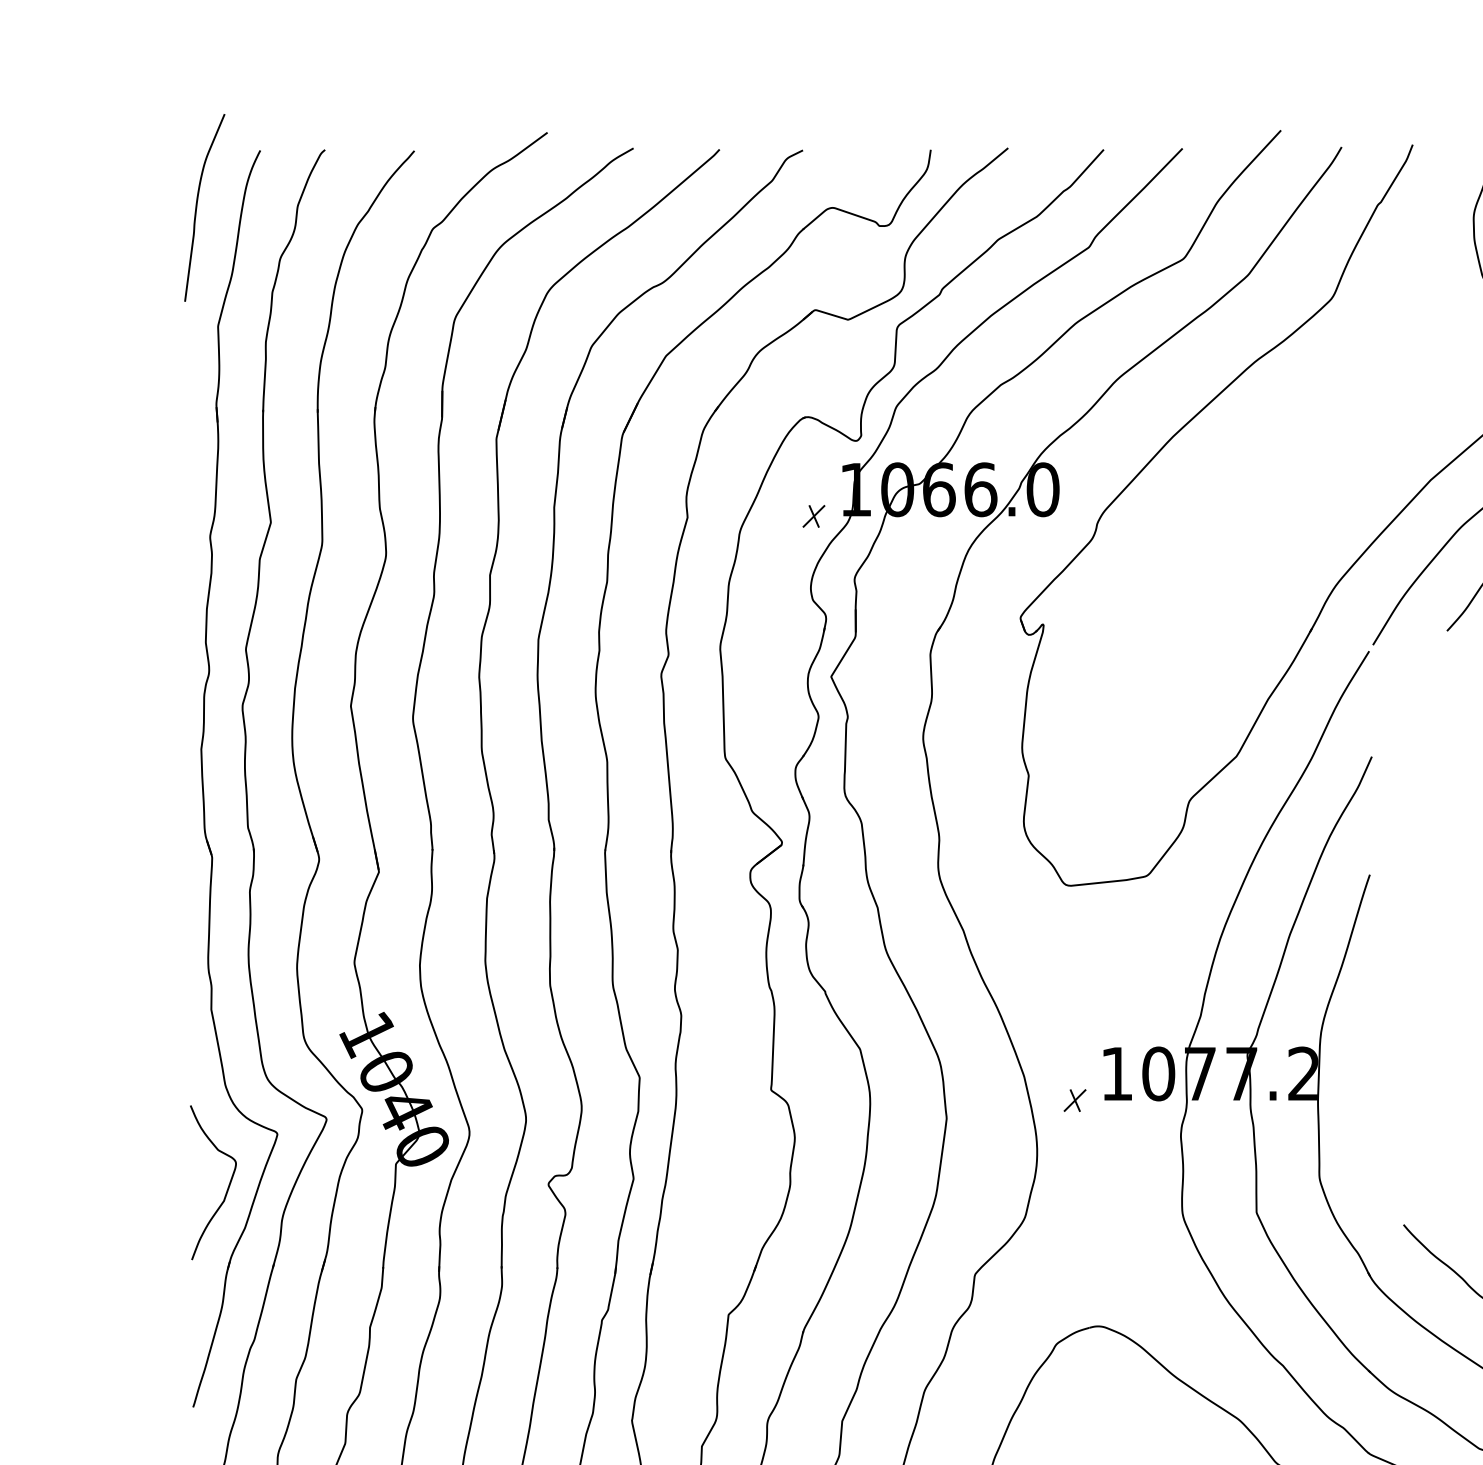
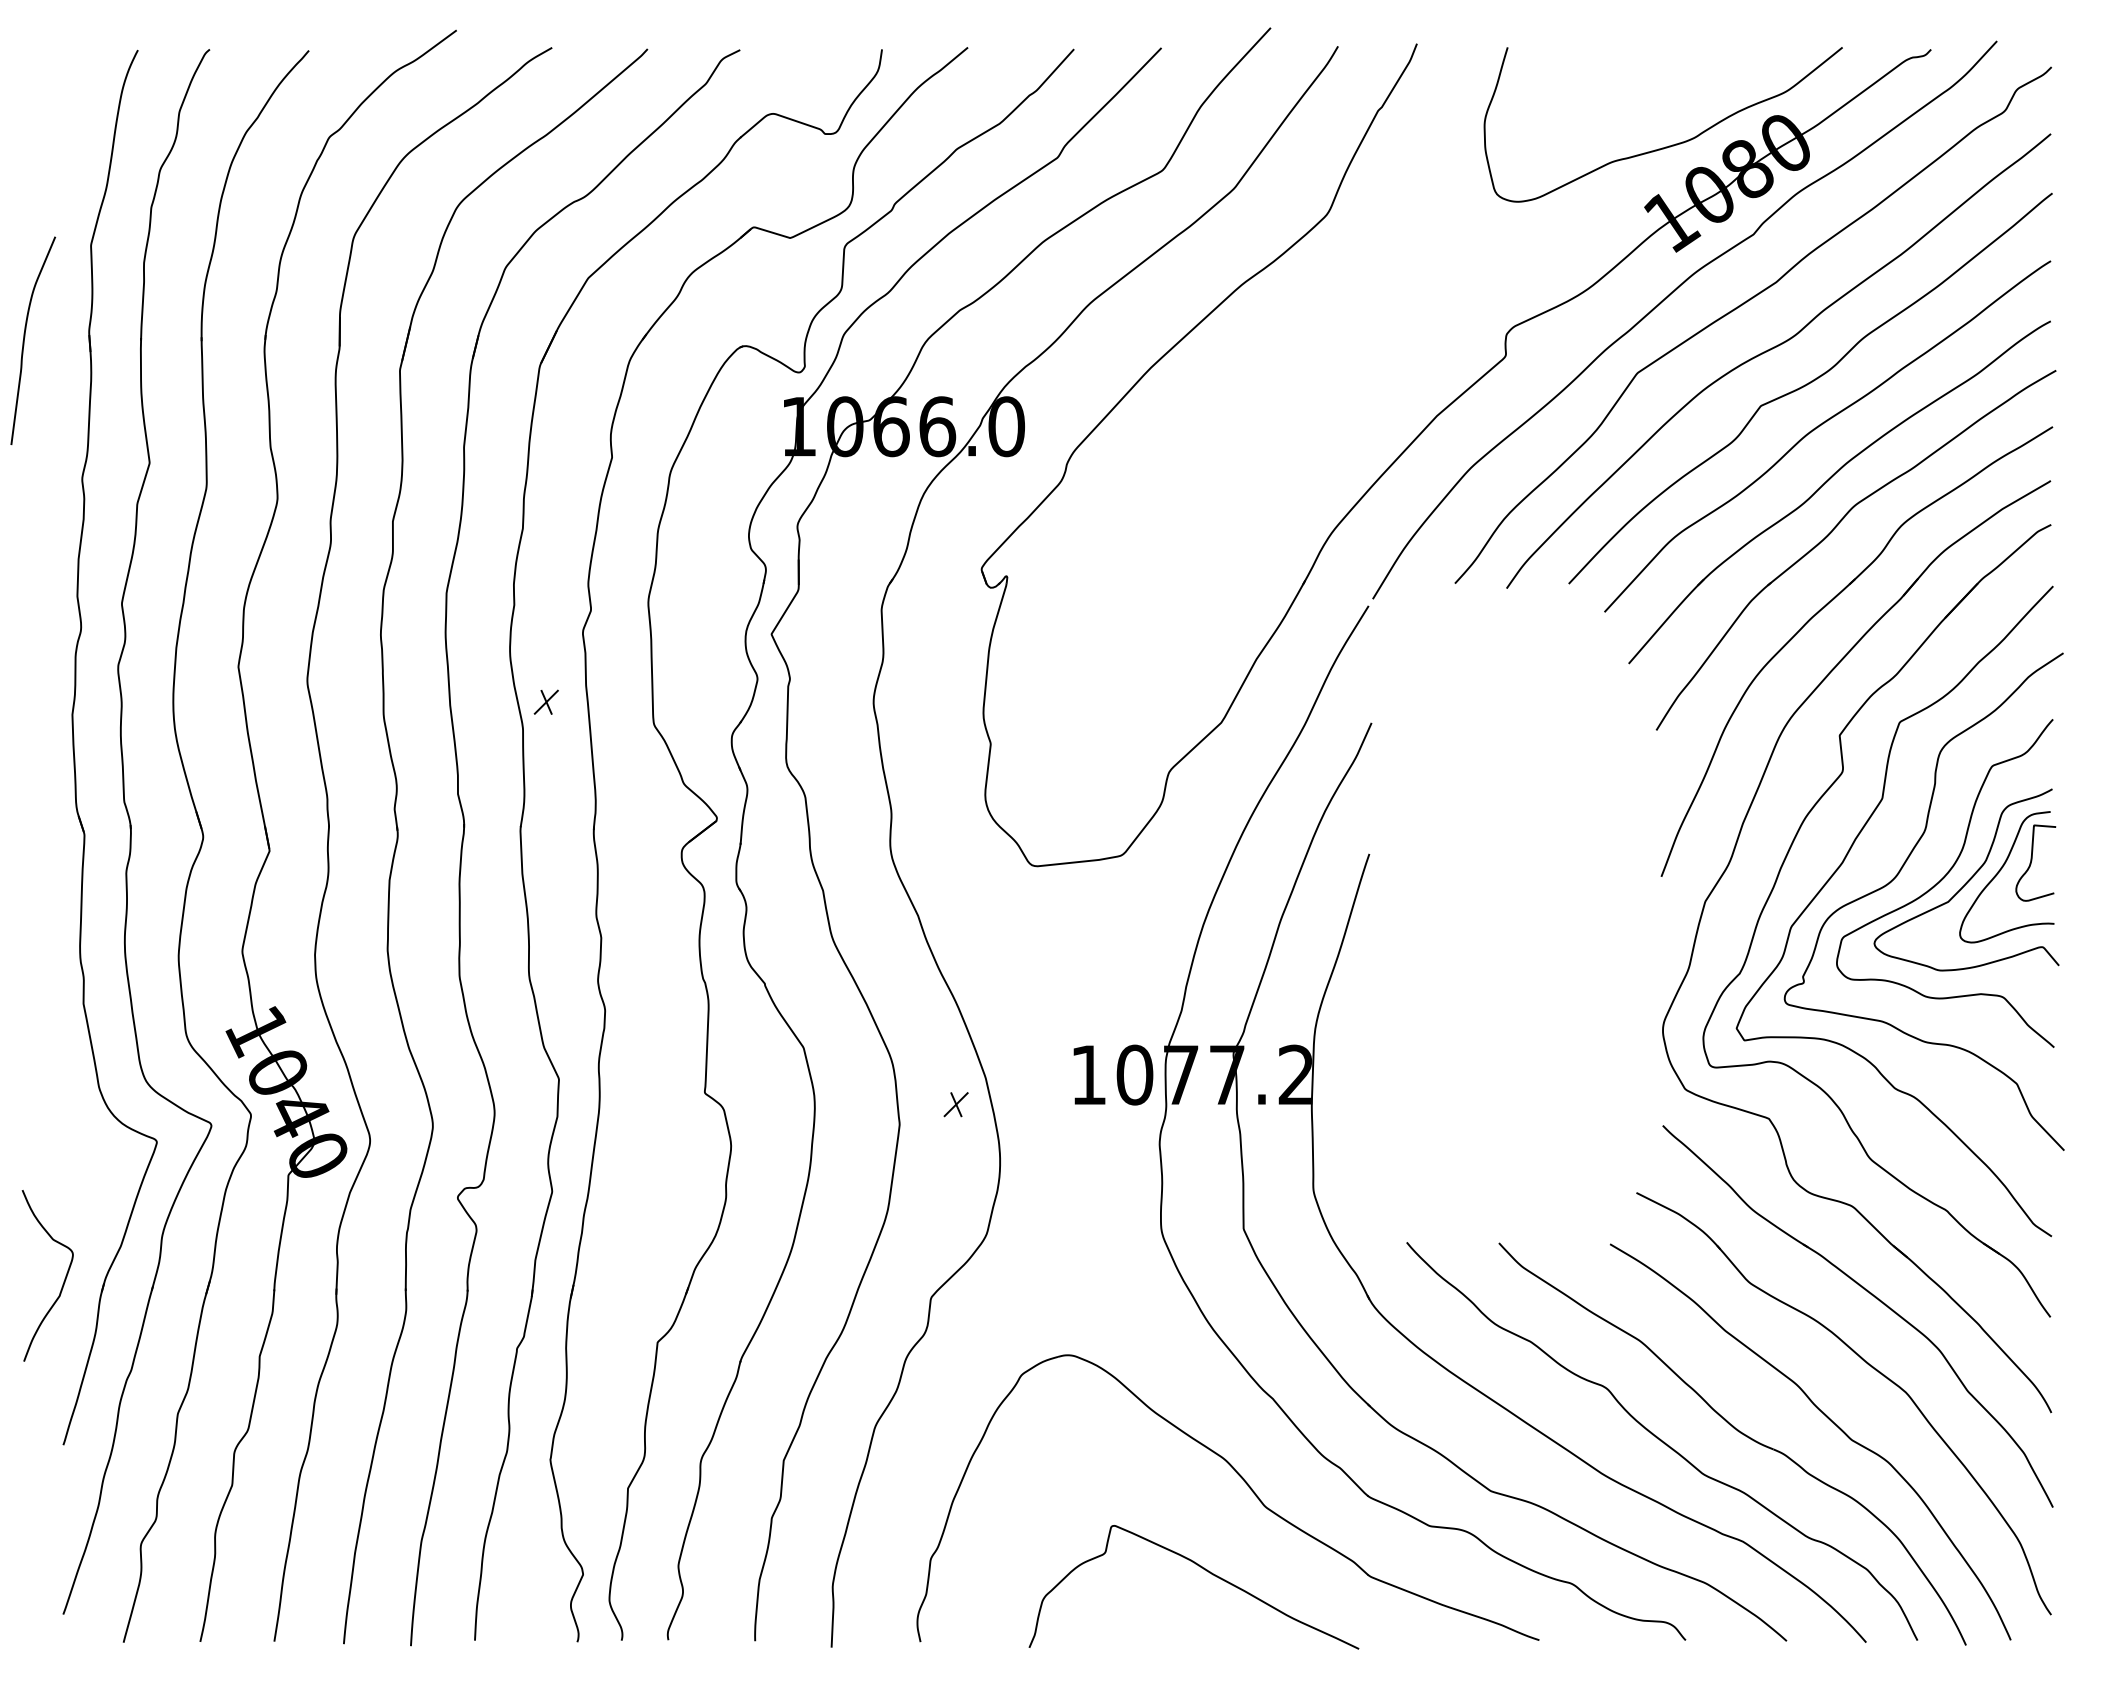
curve: (197, 204) -> (25, 337), moved
part: (813, 515) -> (545, 701), moved
part: (1074, 1100) -> (955, 1104), moved
curve: (227, 1187) -> (63, 1281), moved

